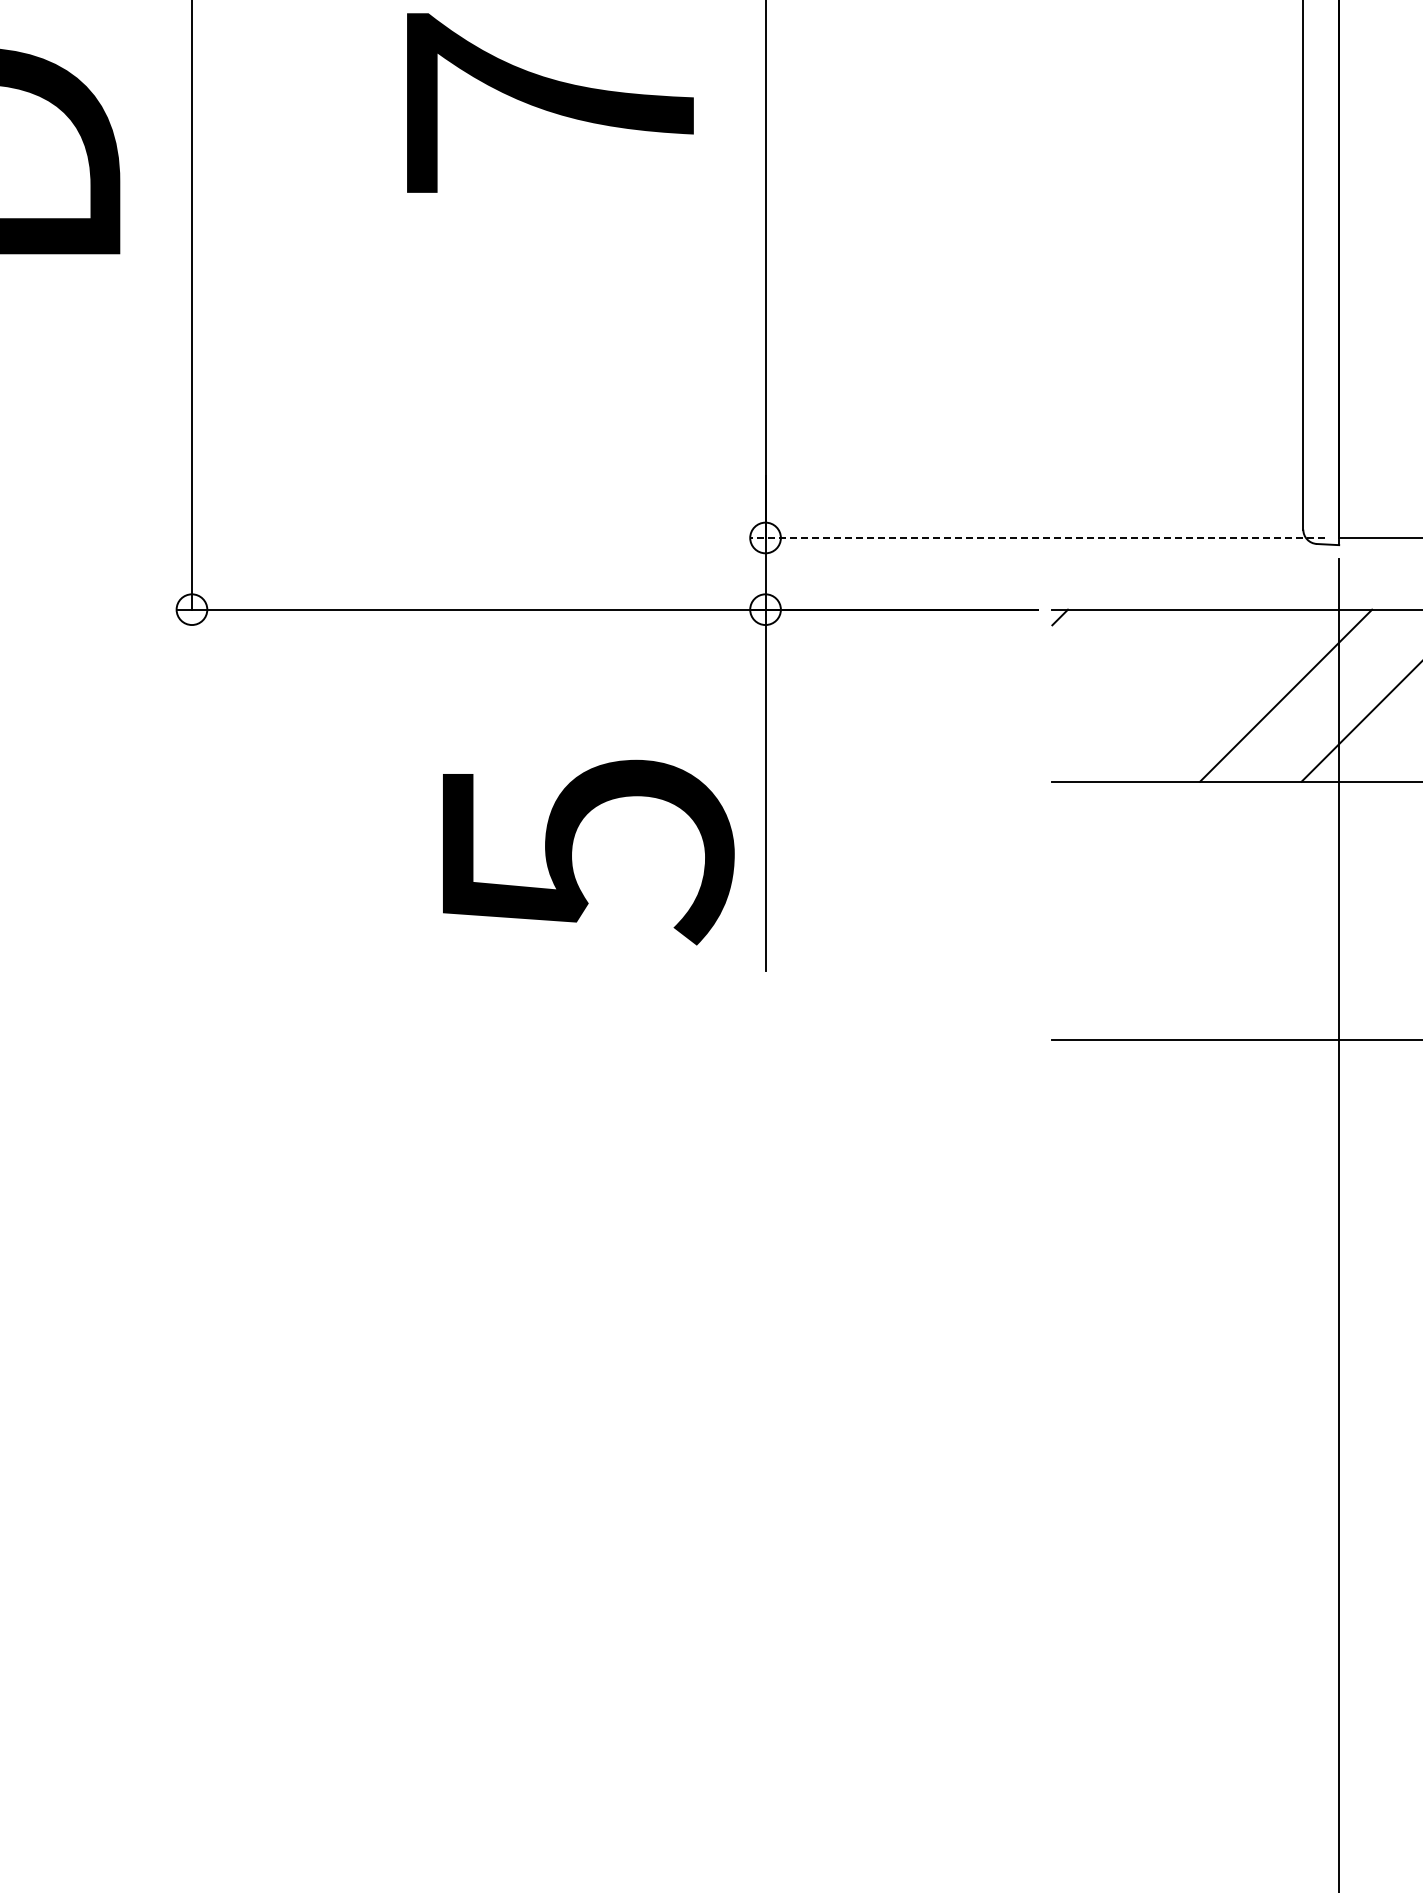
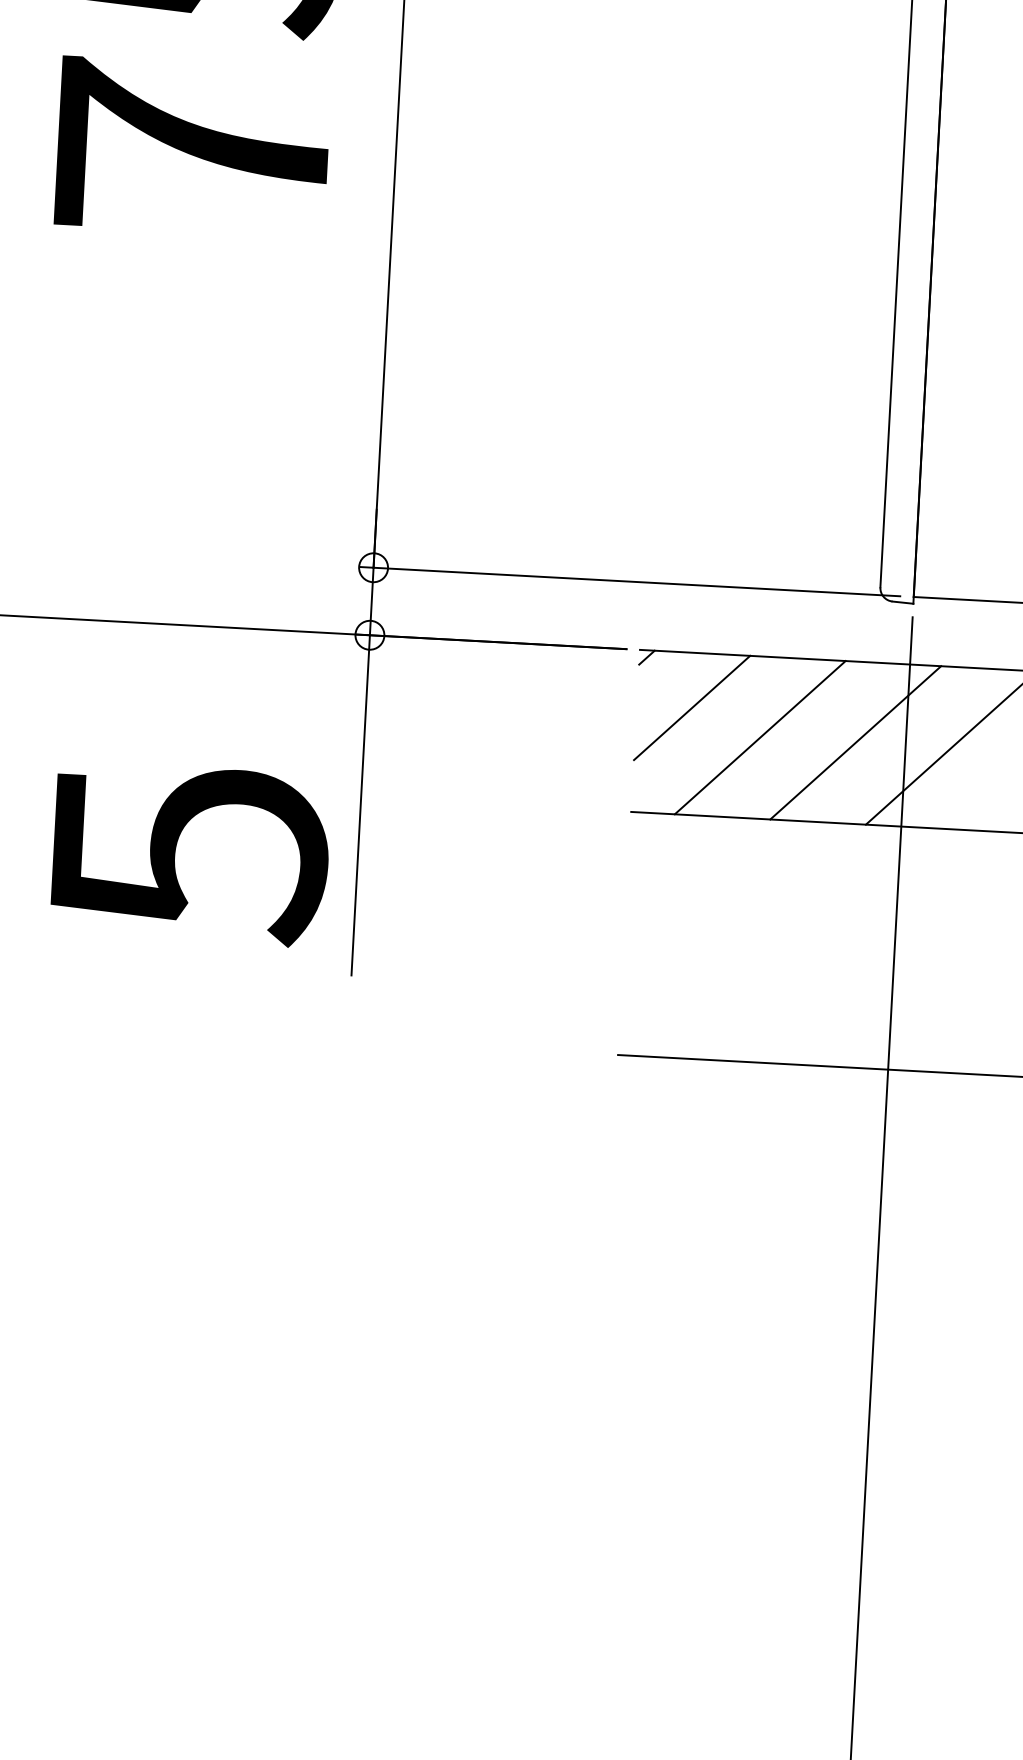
line: (1038, 537) -> (630, 581), dashed -> solid
line: (1110, 667) -> (691, 707), added
line: (1184, 695) -> (760, 737), added

